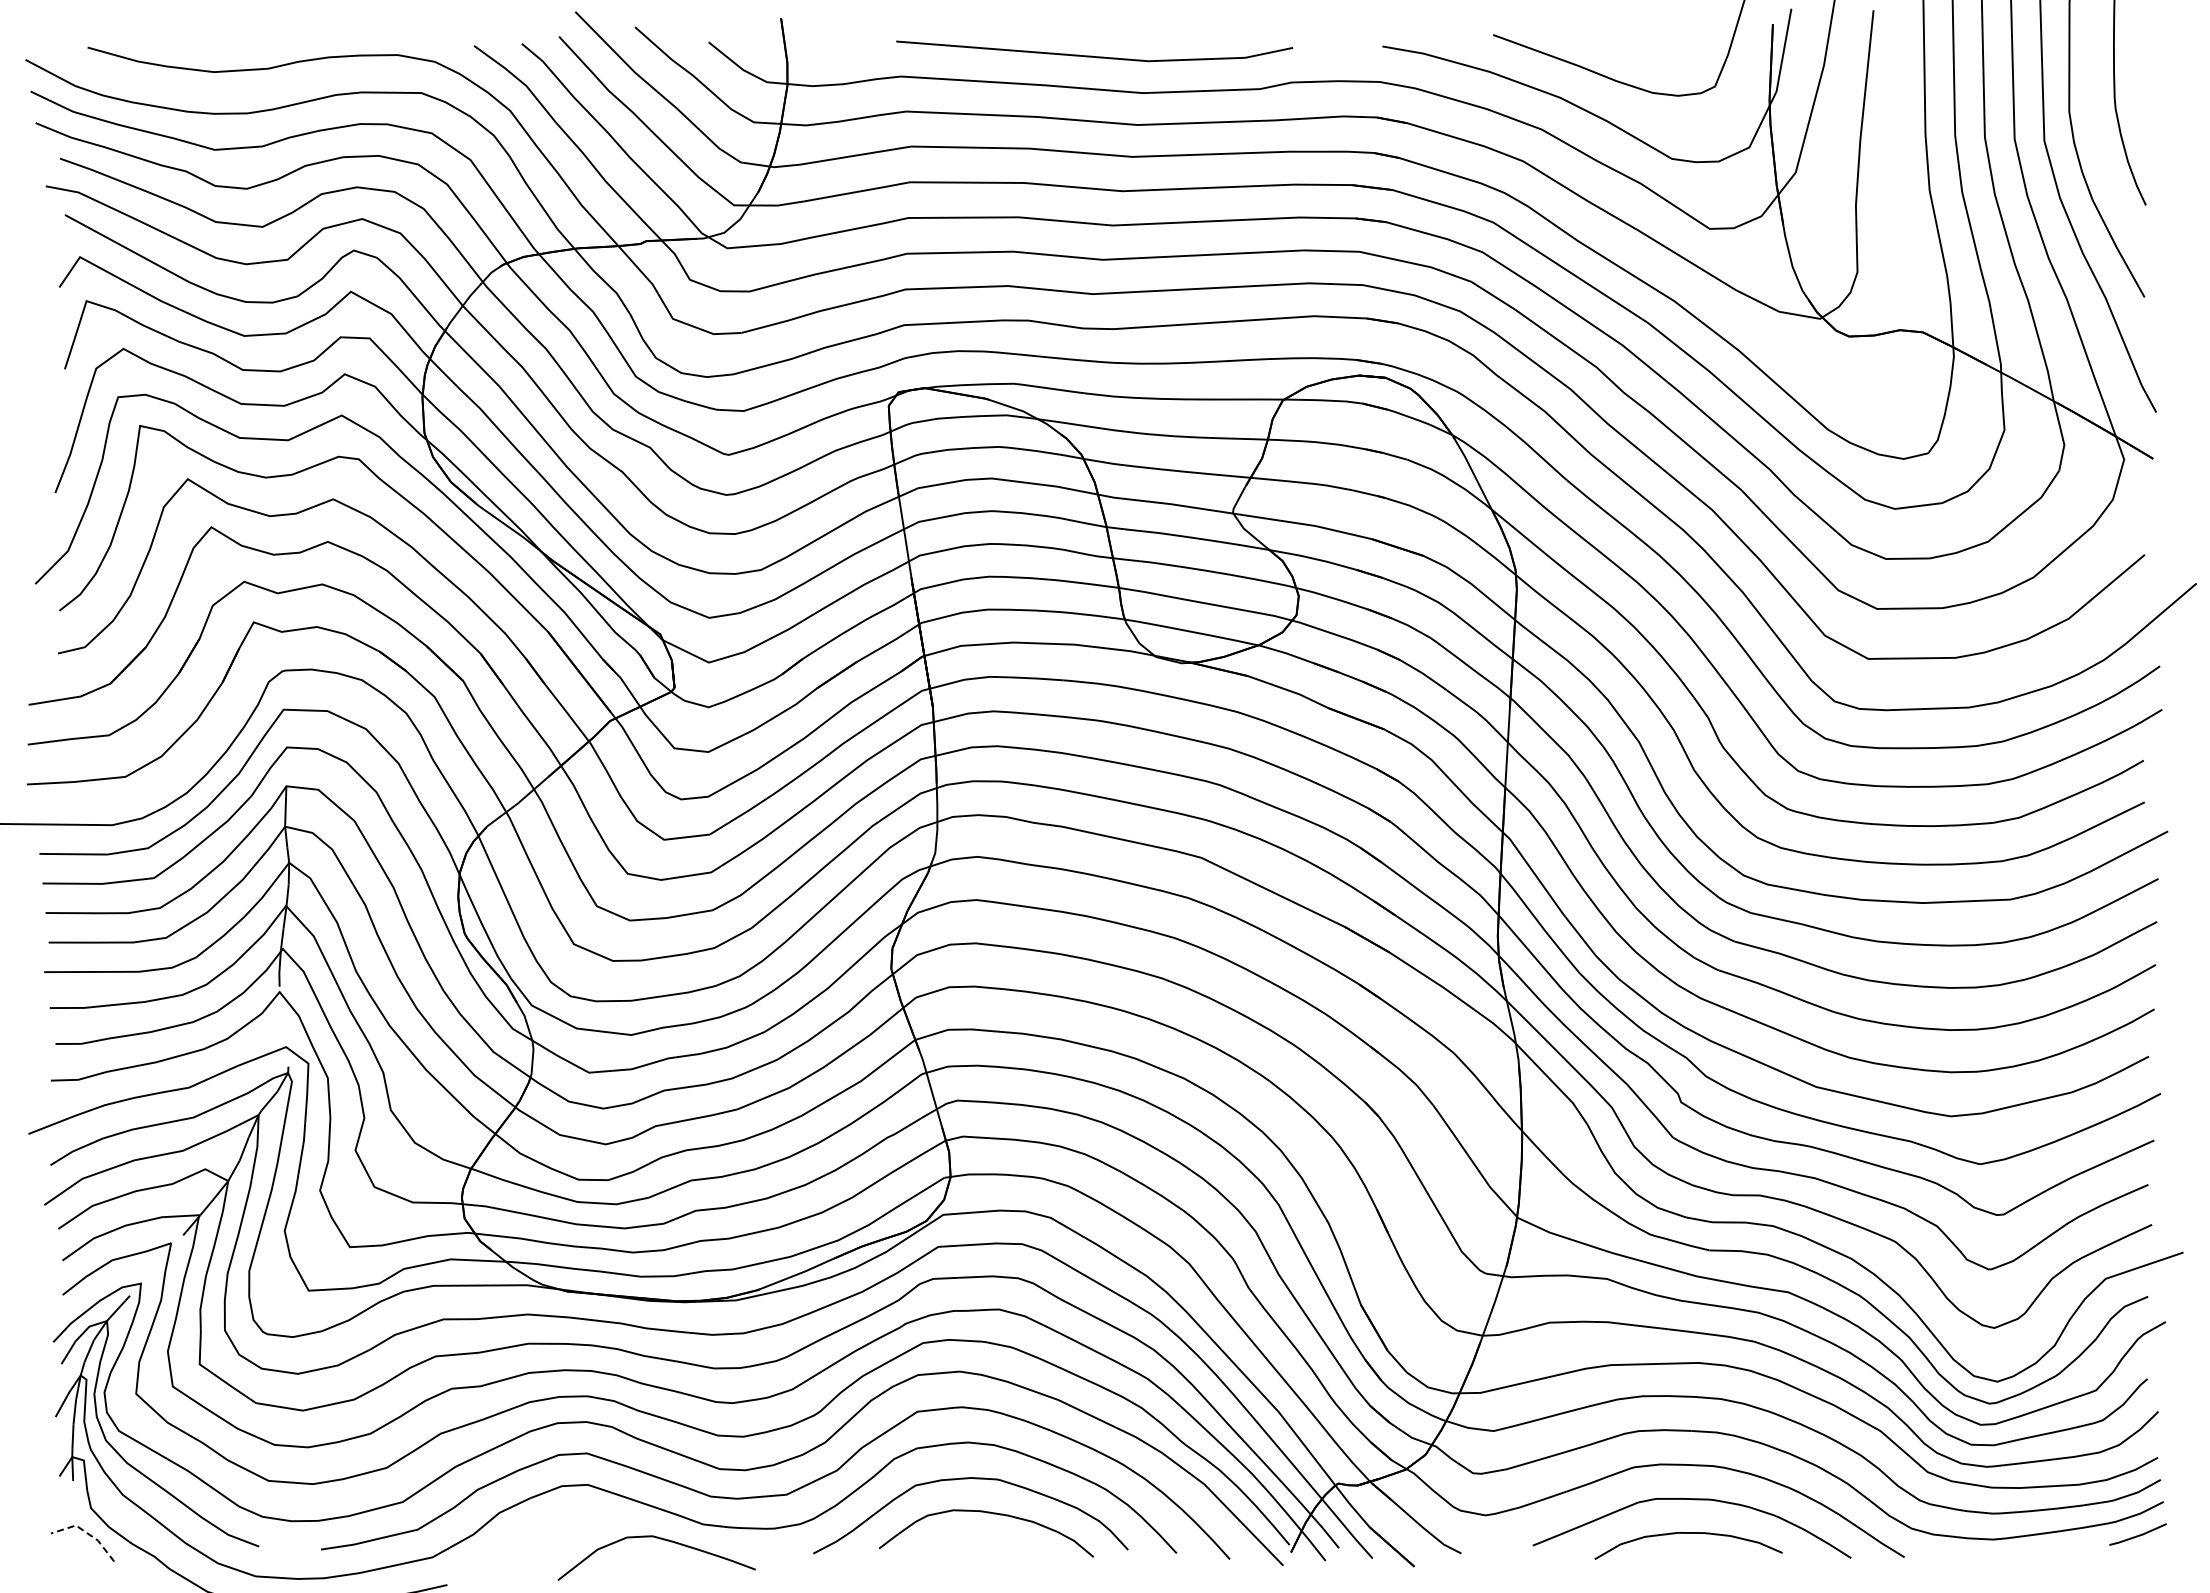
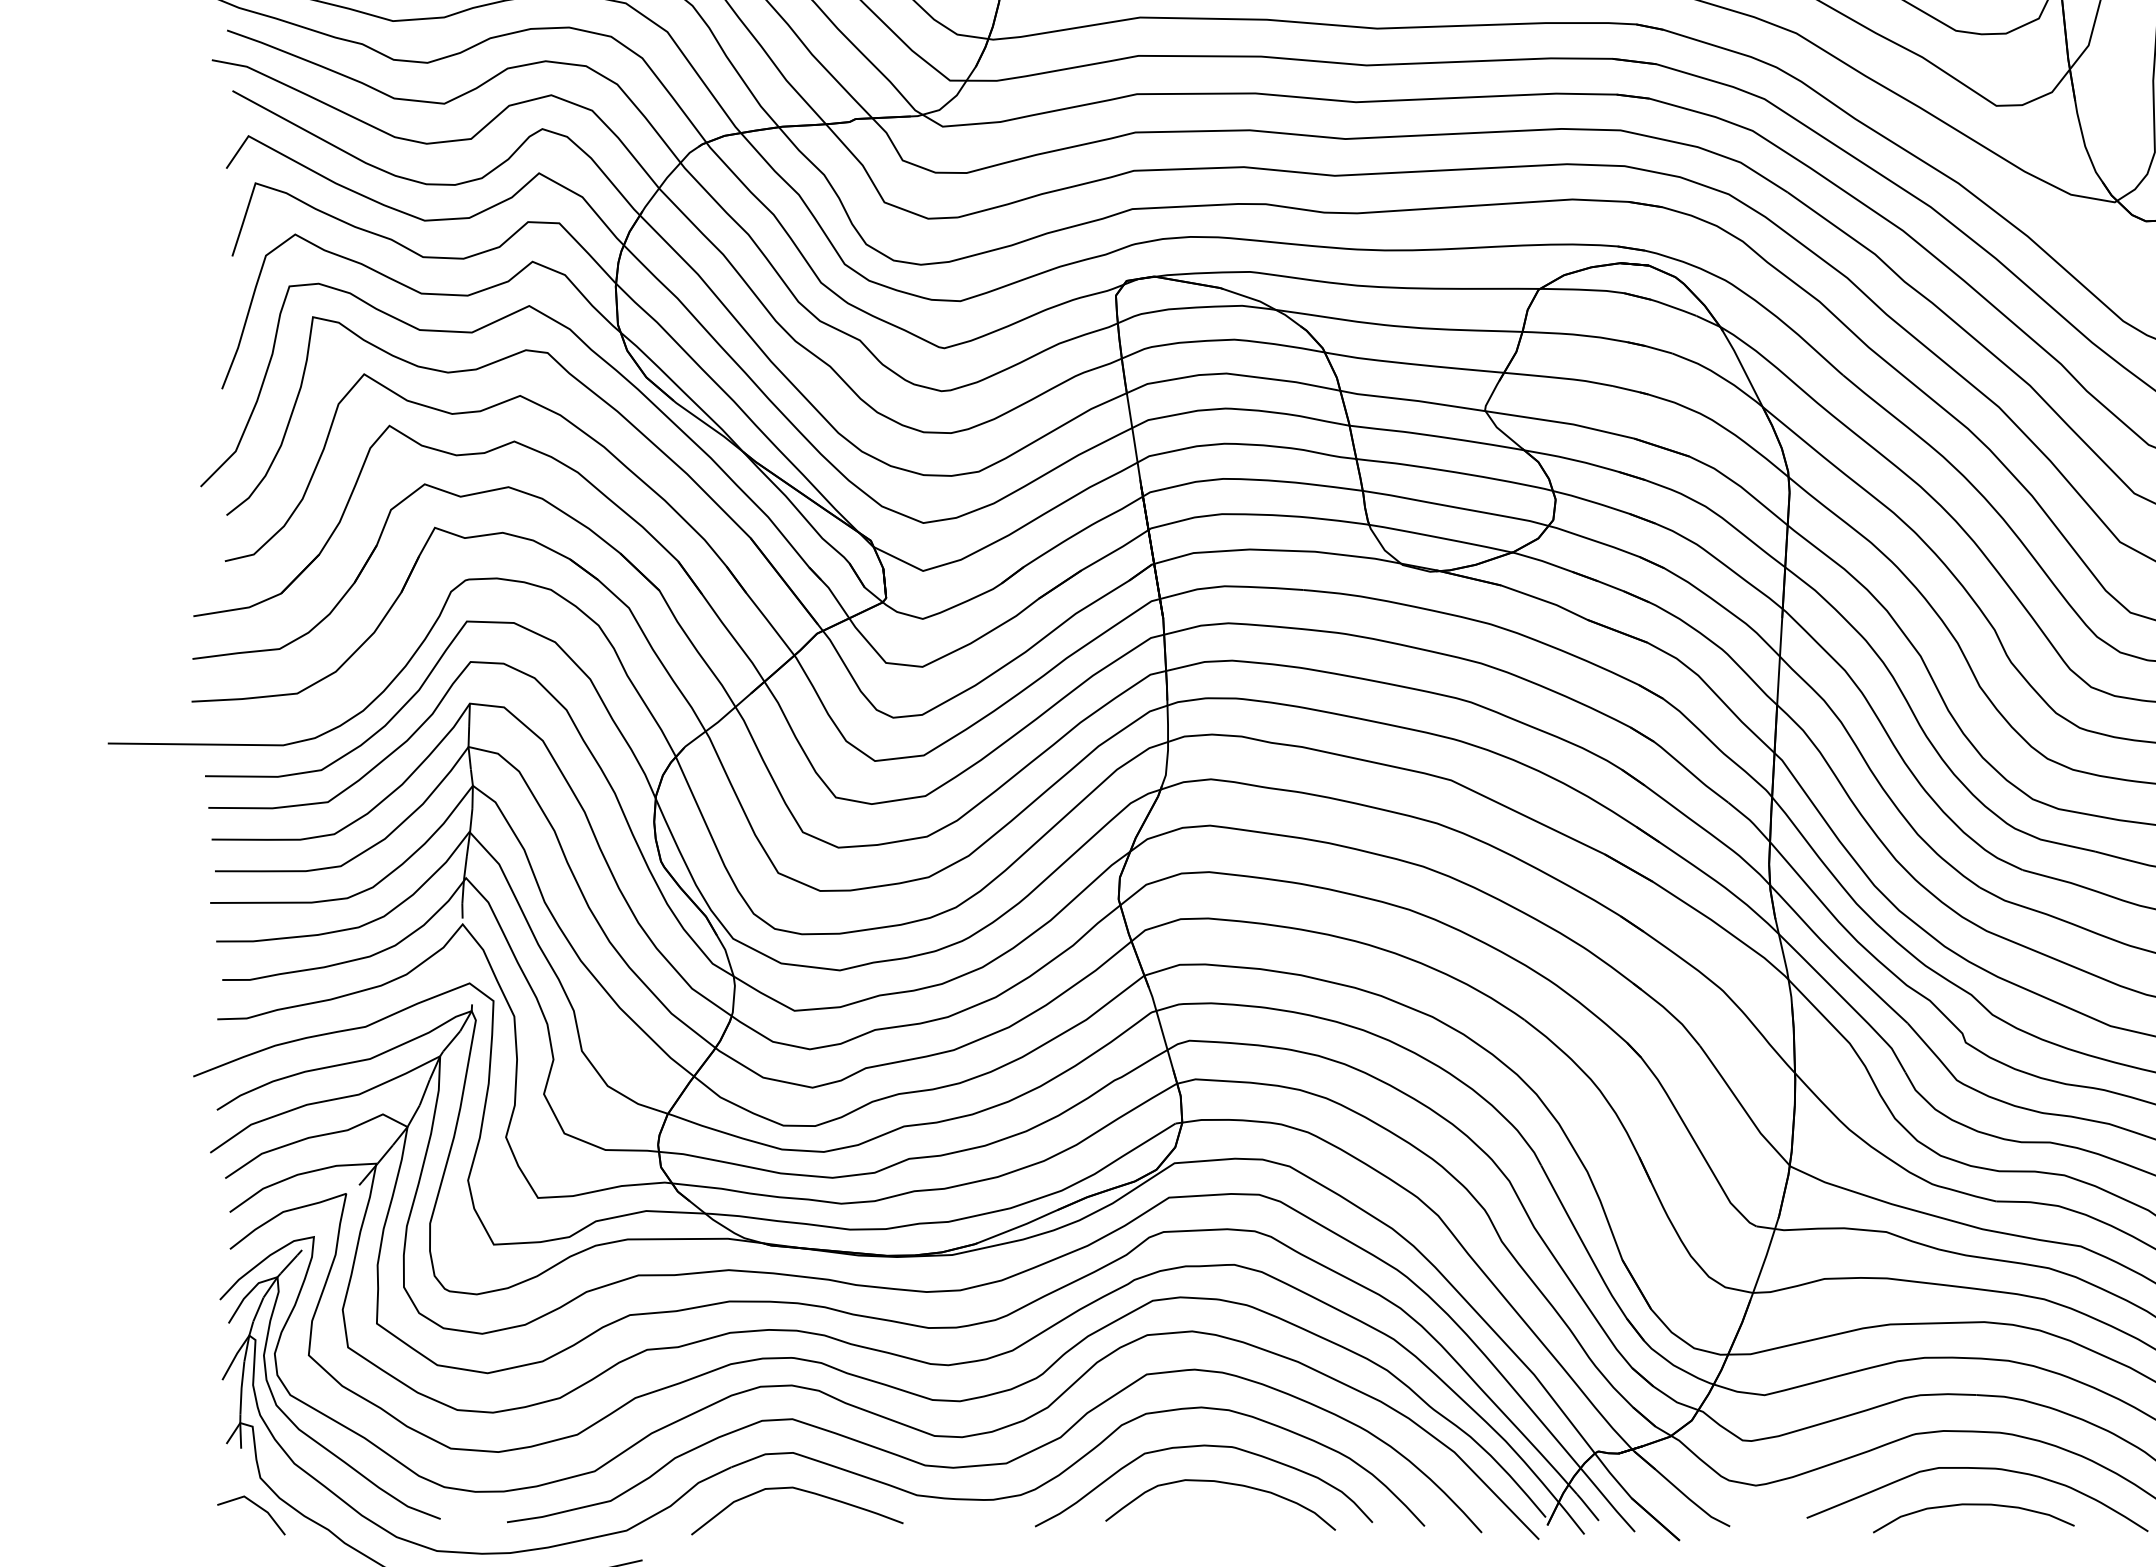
line: (86, 1532) -> (255, 1503), dashed -> solid
curve: (659, 1539) -> (800, 1491), moved

